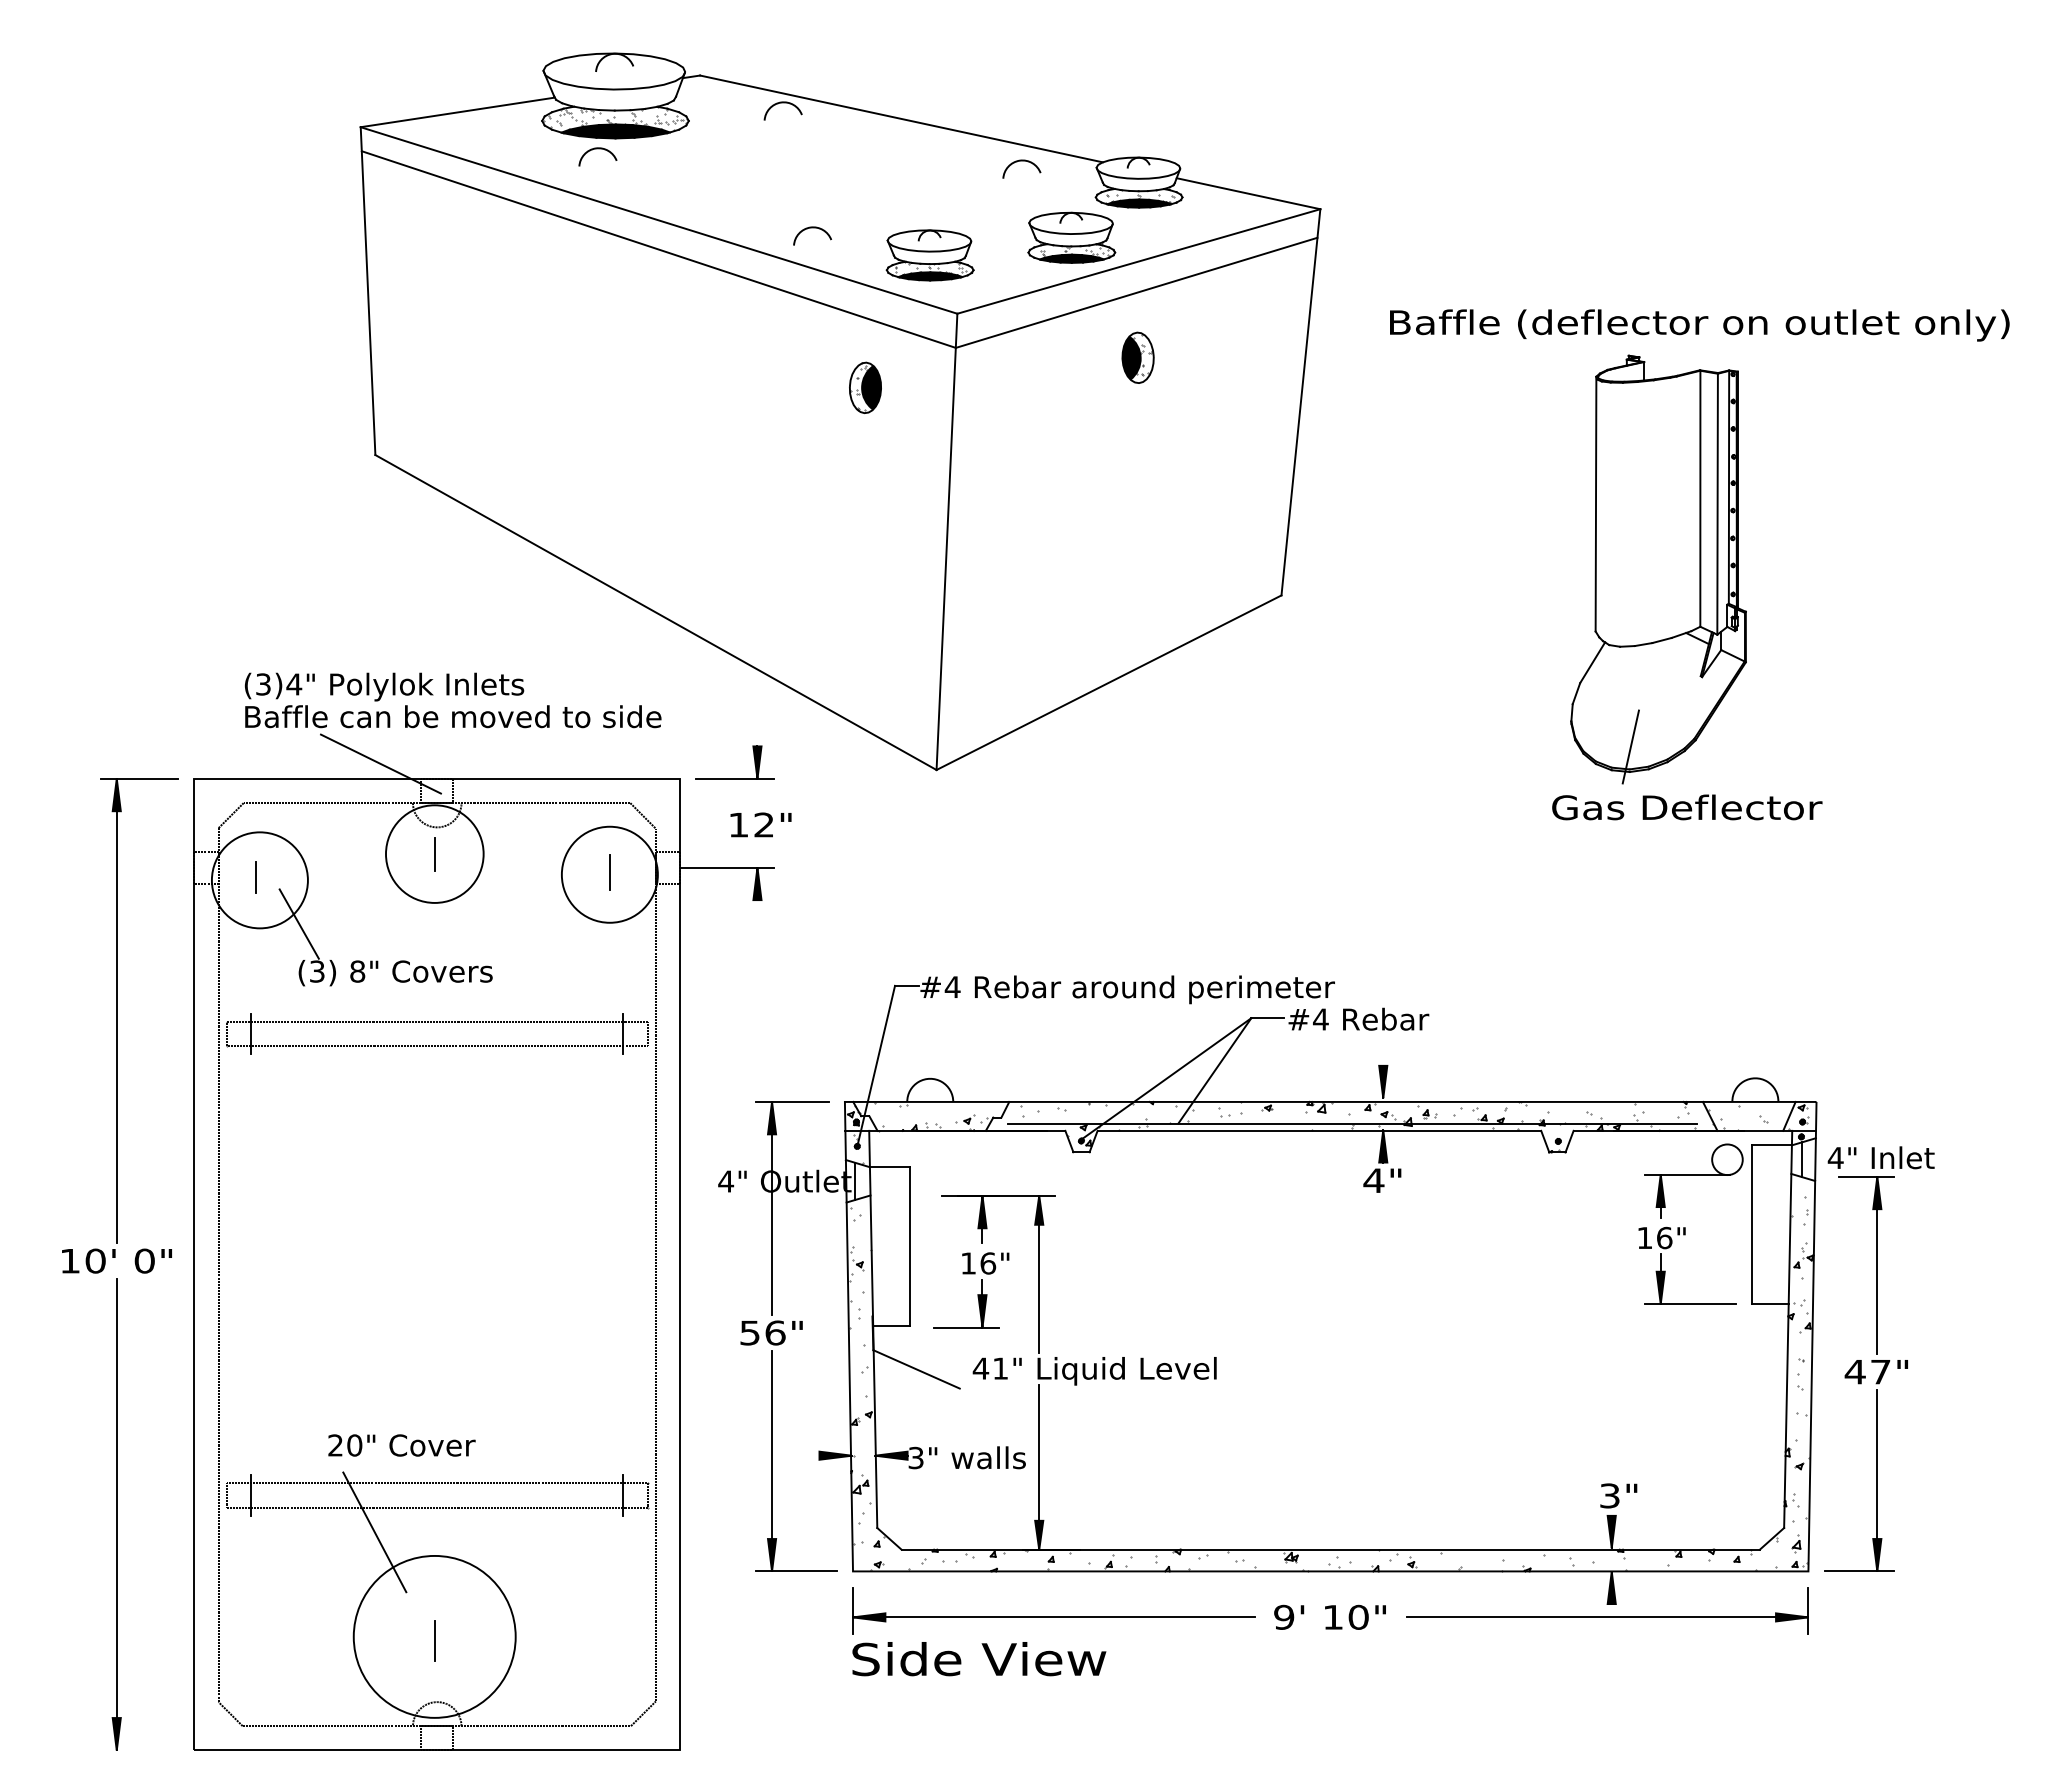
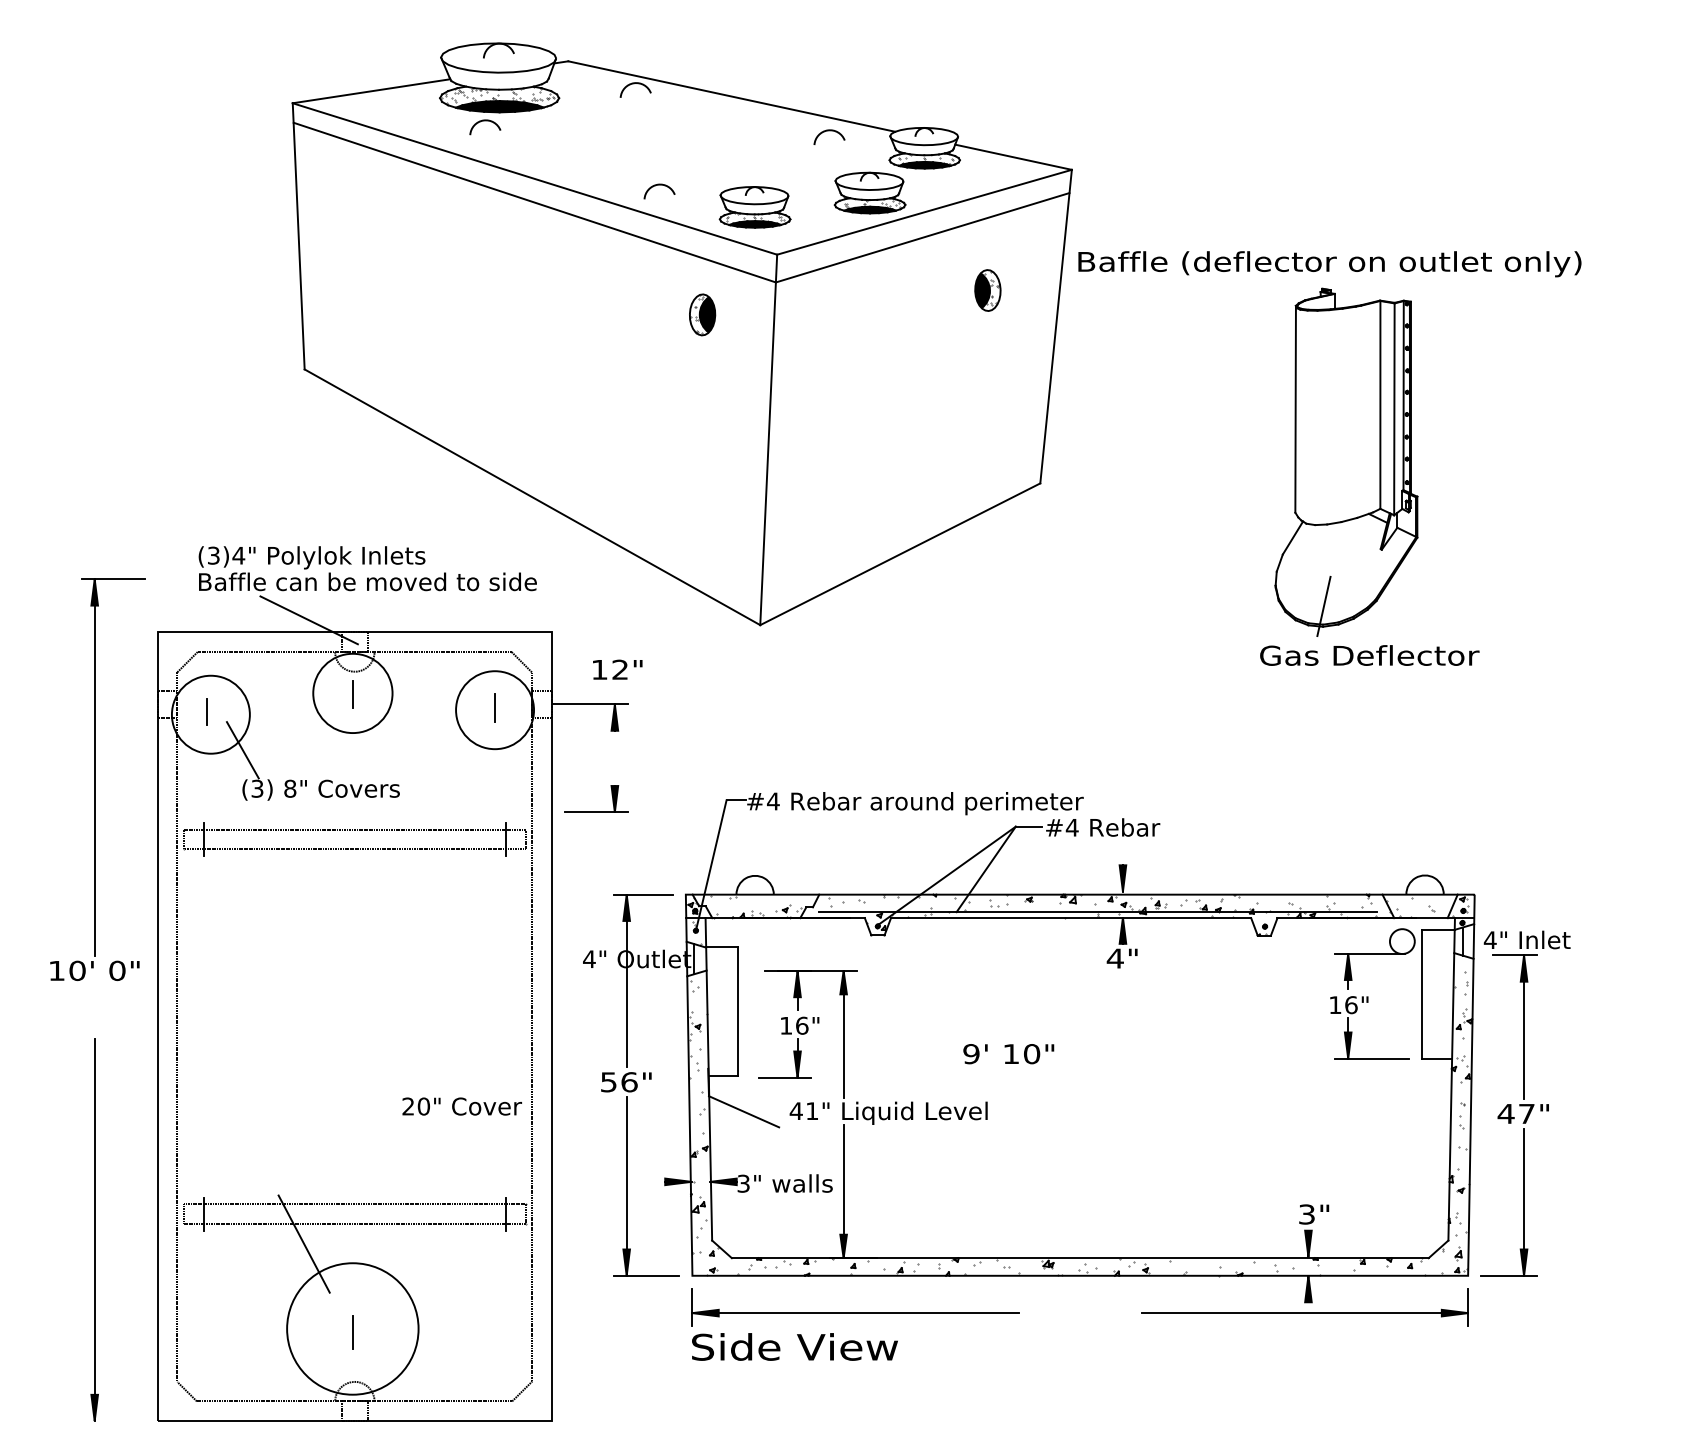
text: (1699, 325) -> (1329, 264), moved
part: (1137, 357) -> (987, 290), moved
part: (734, 777) -> (596, 811), moved
part: (120, 1025) -> (97, 779), moved
text: (401, 1445) -> (461, 1106), moved
text: (1329, 1617) -> (1008, 1054), moved

